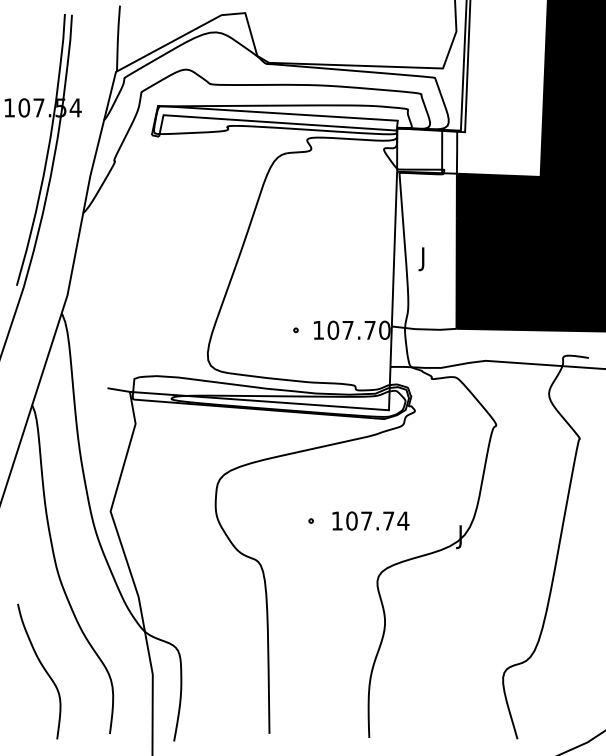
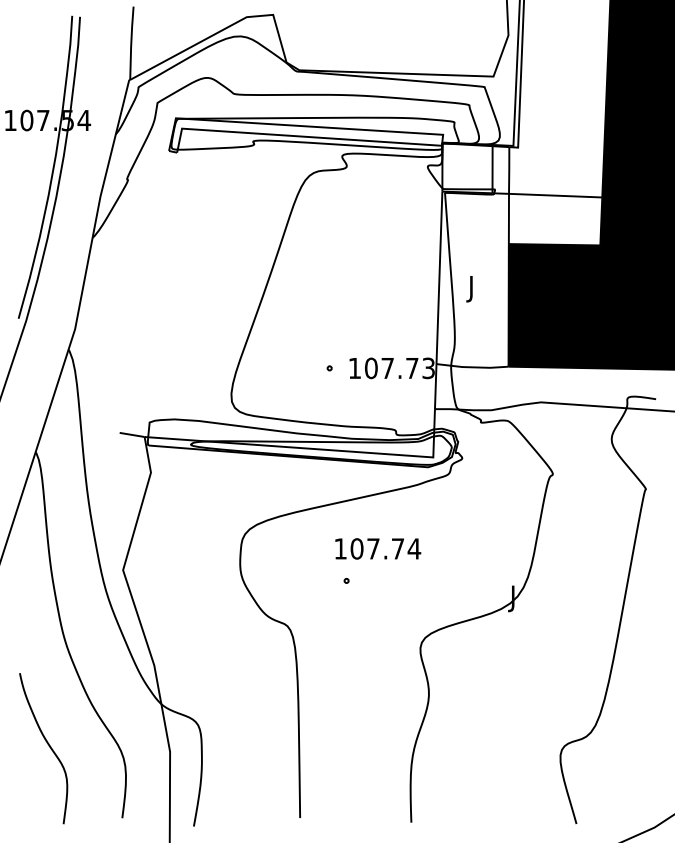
fill: (498, 196) -> (555, 219), removed
text: (384, 330) -> (428, 368), 107.70 -> 107.73
text: (371, 520) -> (378, 548), moved

